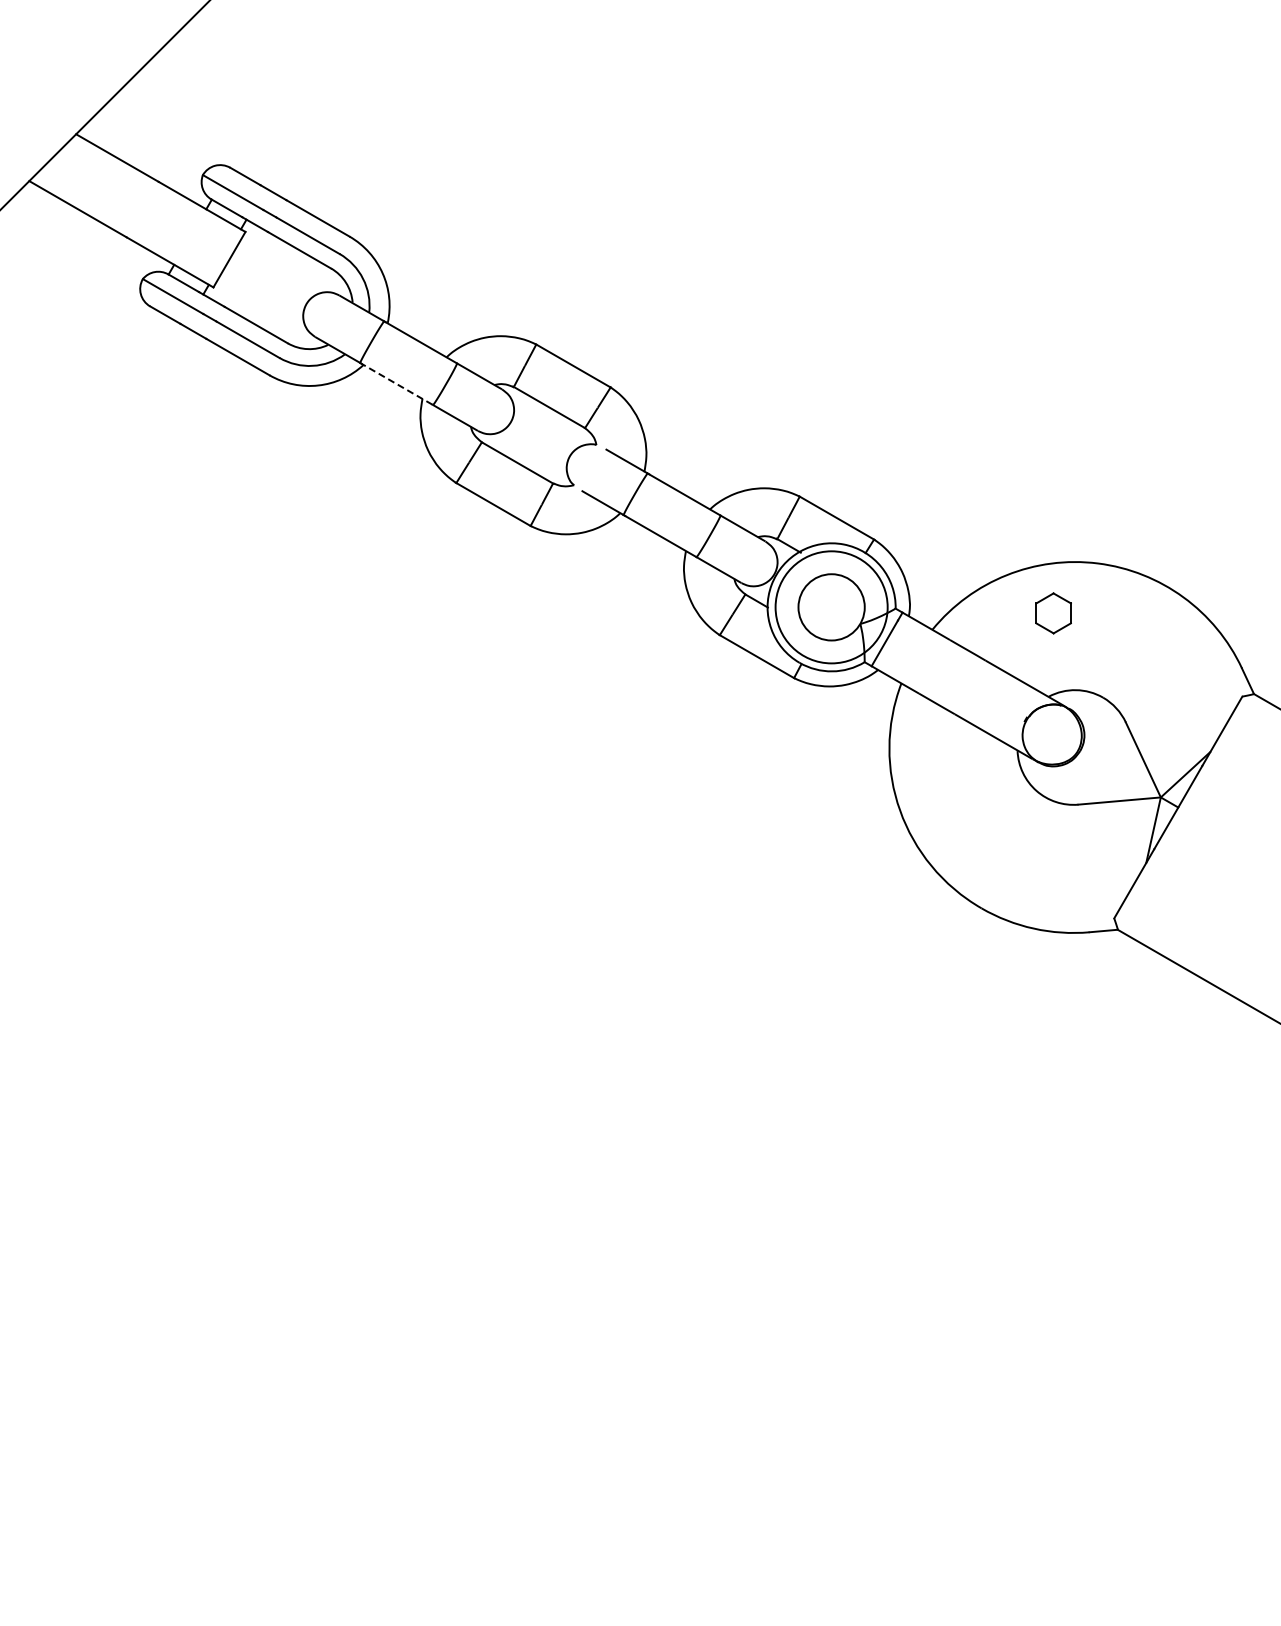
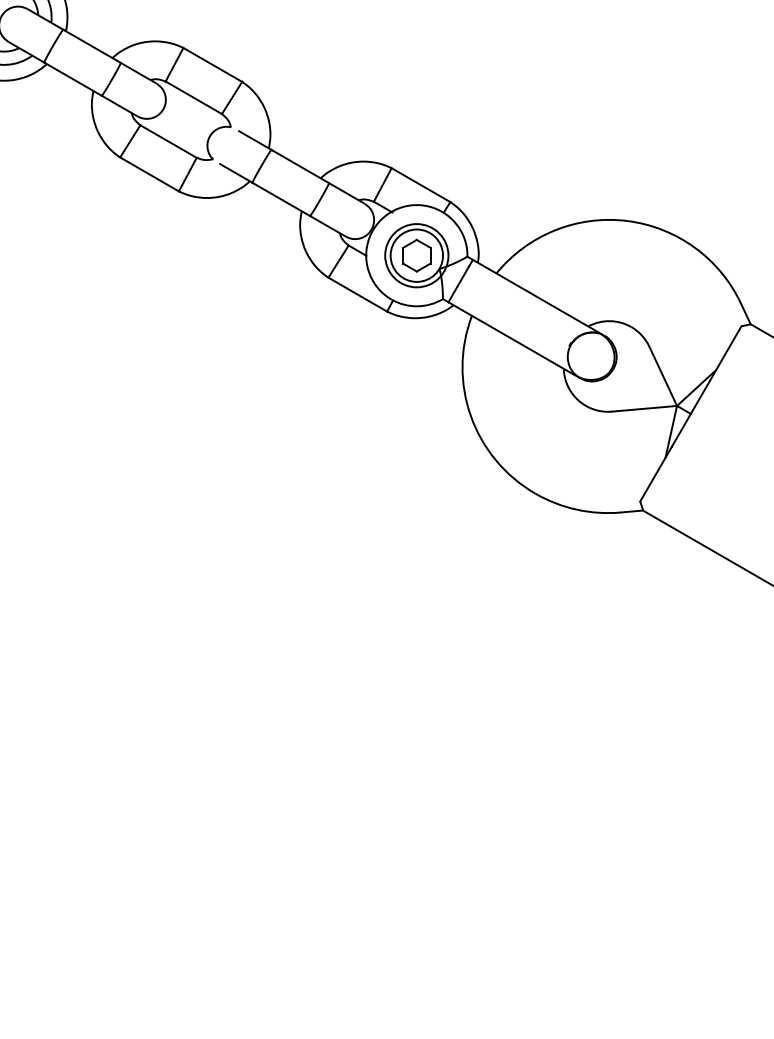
line: (396, 384) -> (72, 79), dashed -> solid
circle: (831, 607) -> (416, 255), size x0.71
part: (1053, 613) -> (416, 255), moved

